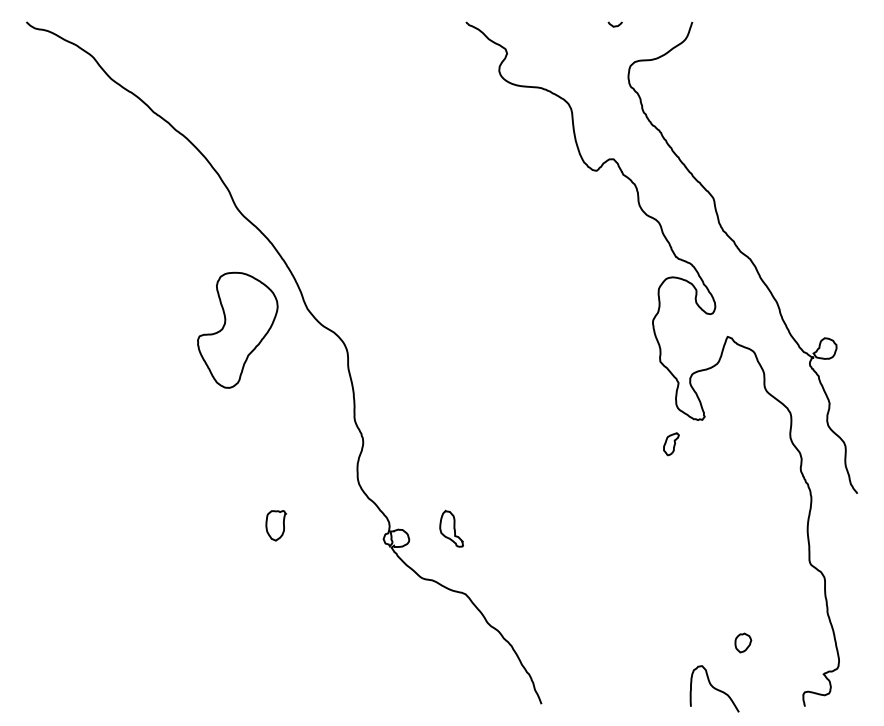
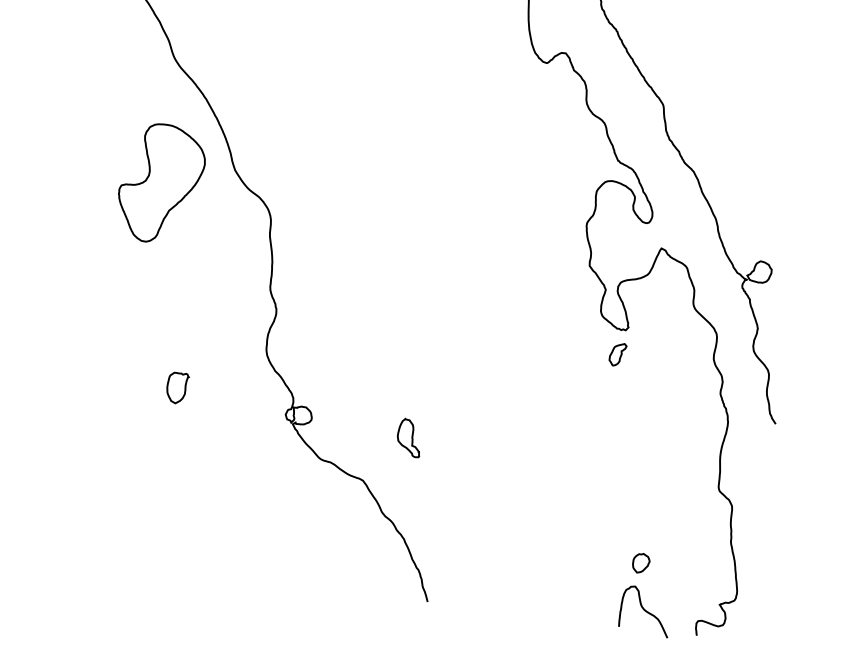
part: (671, 444) -> (617, 354), moved
part: (451, 528) -> (409, 437), moved
curve: (714, 688) -> (645, 610), moved

